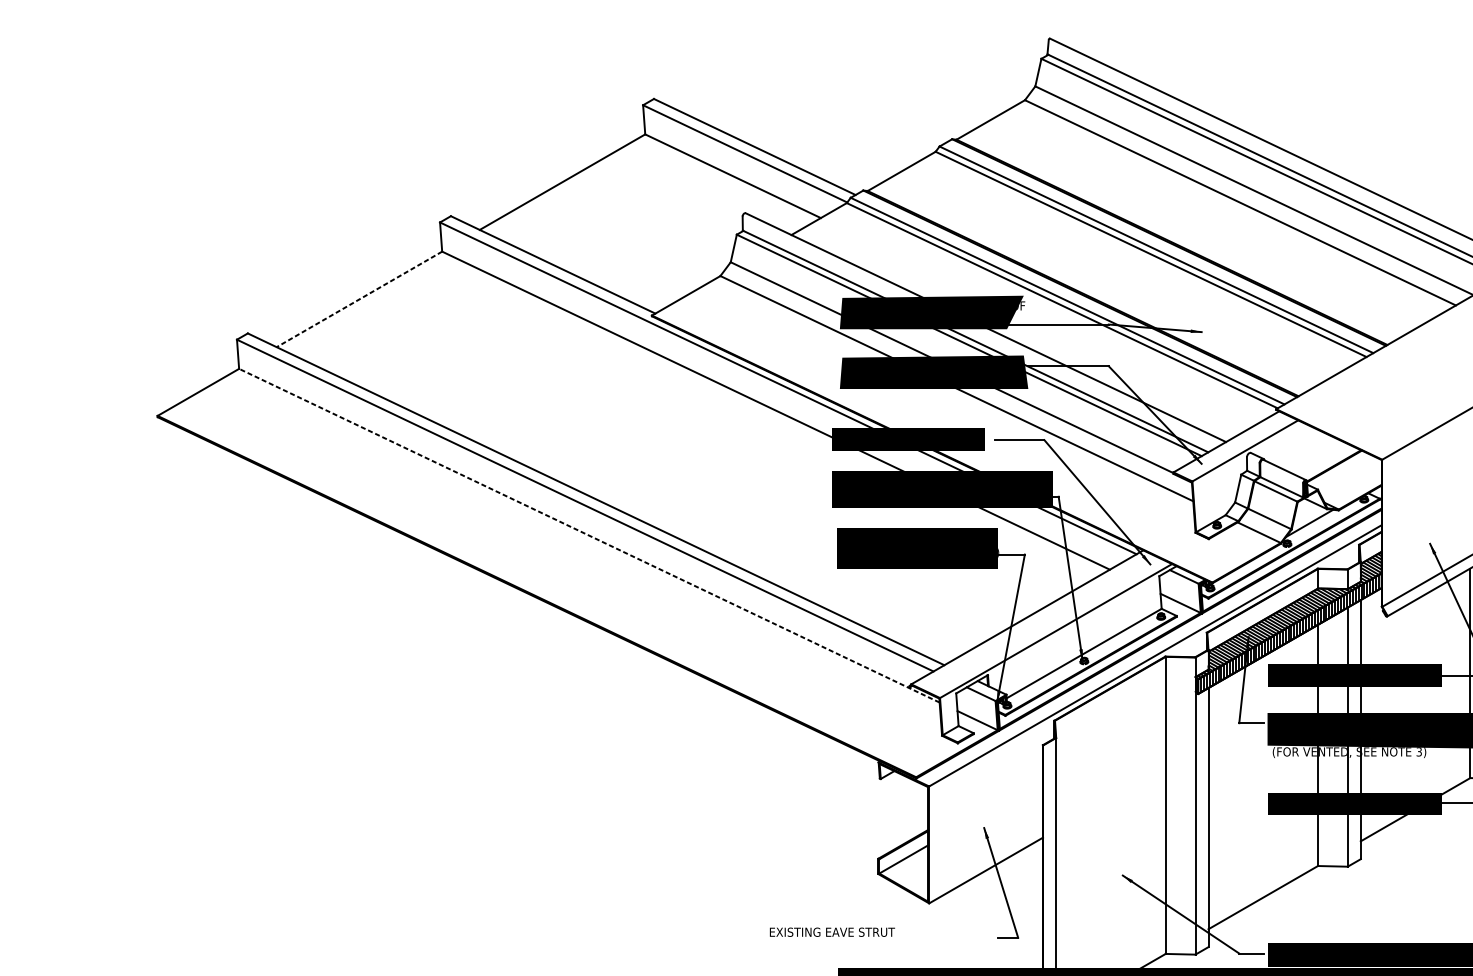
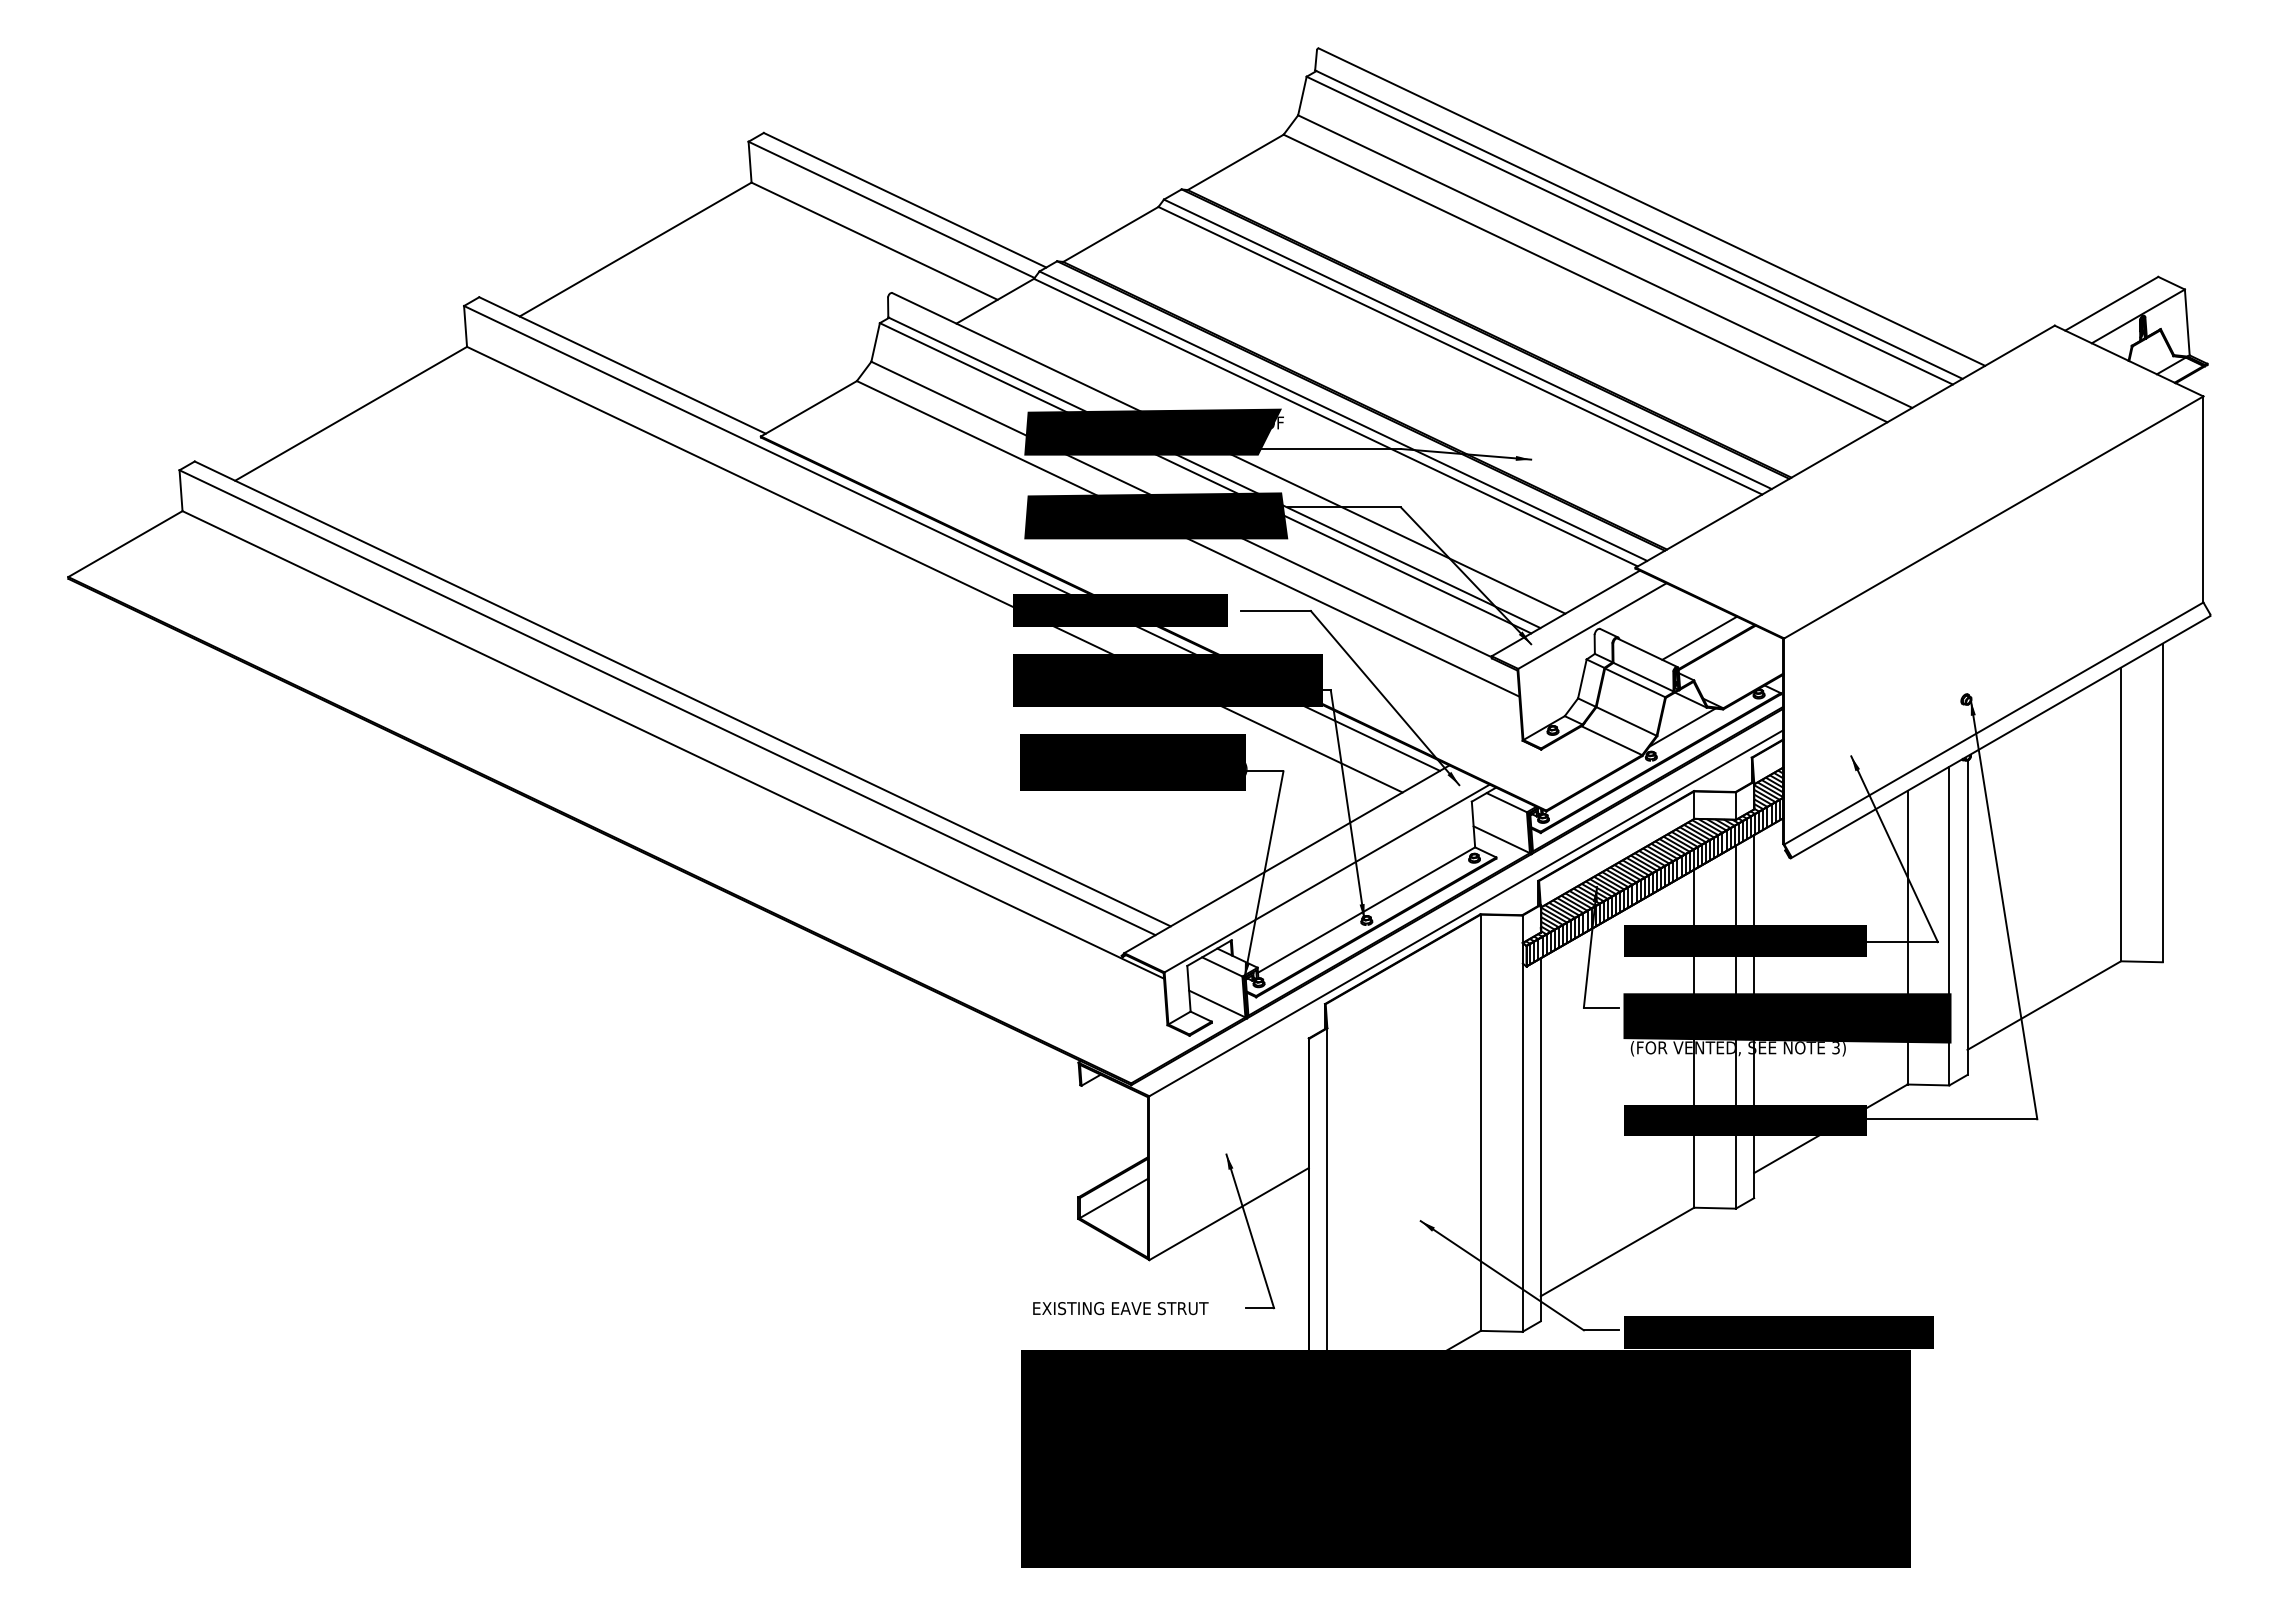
line: (359, 299) -> (351, 413), dashed -> solid
line: (1321, 459) -> (1699, 637), added
line: (589, 535) -> (673, 744), dashed -> solid
text: (832, 932) -> (1120, 1308), moved

